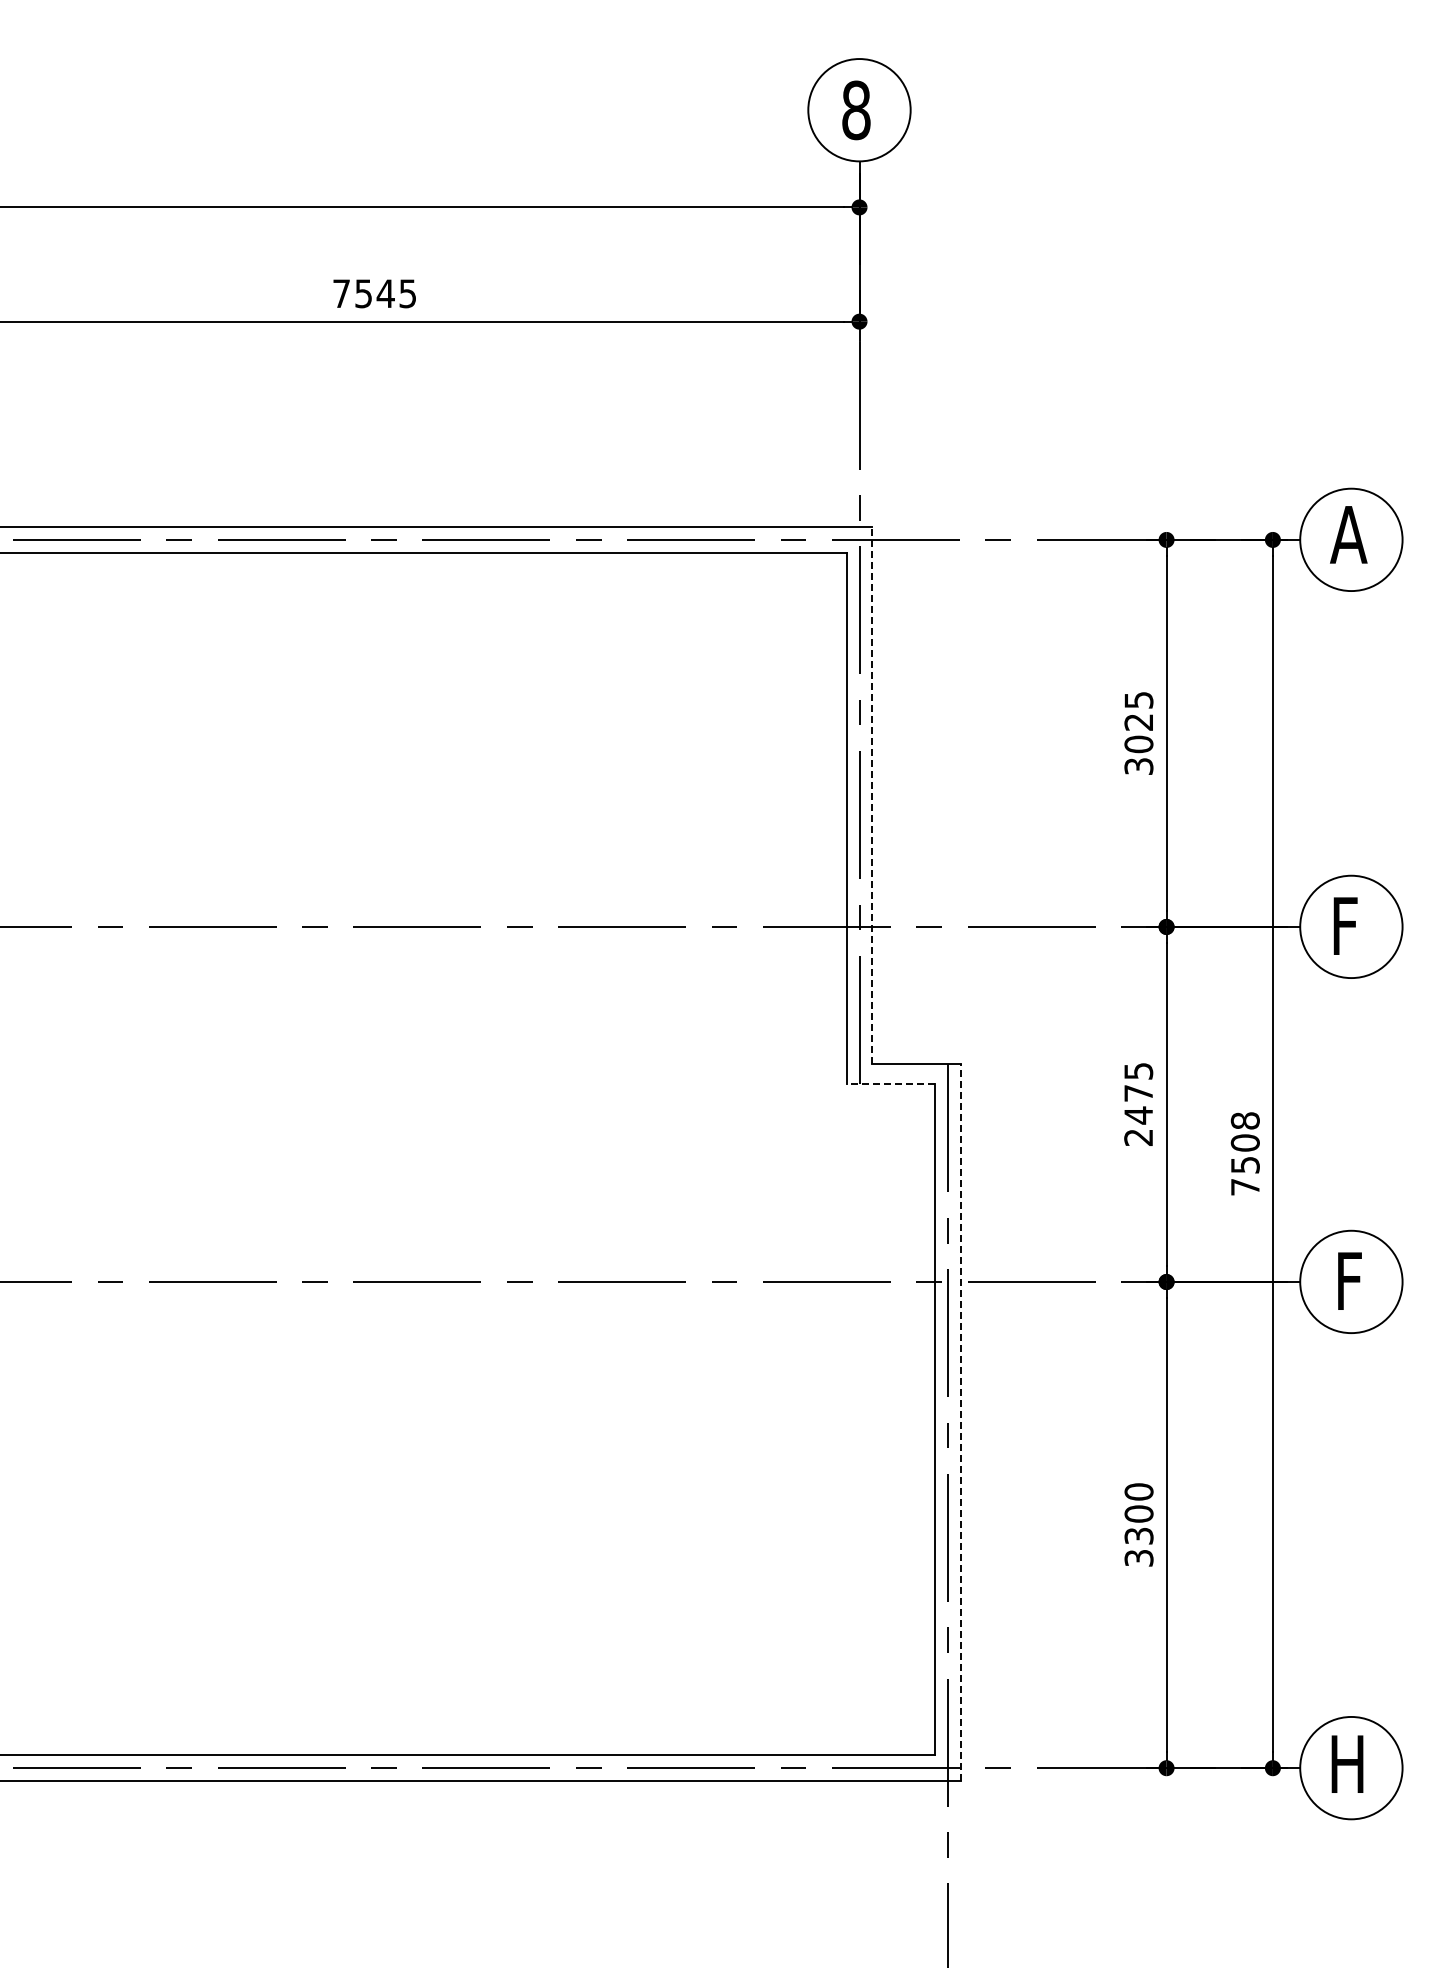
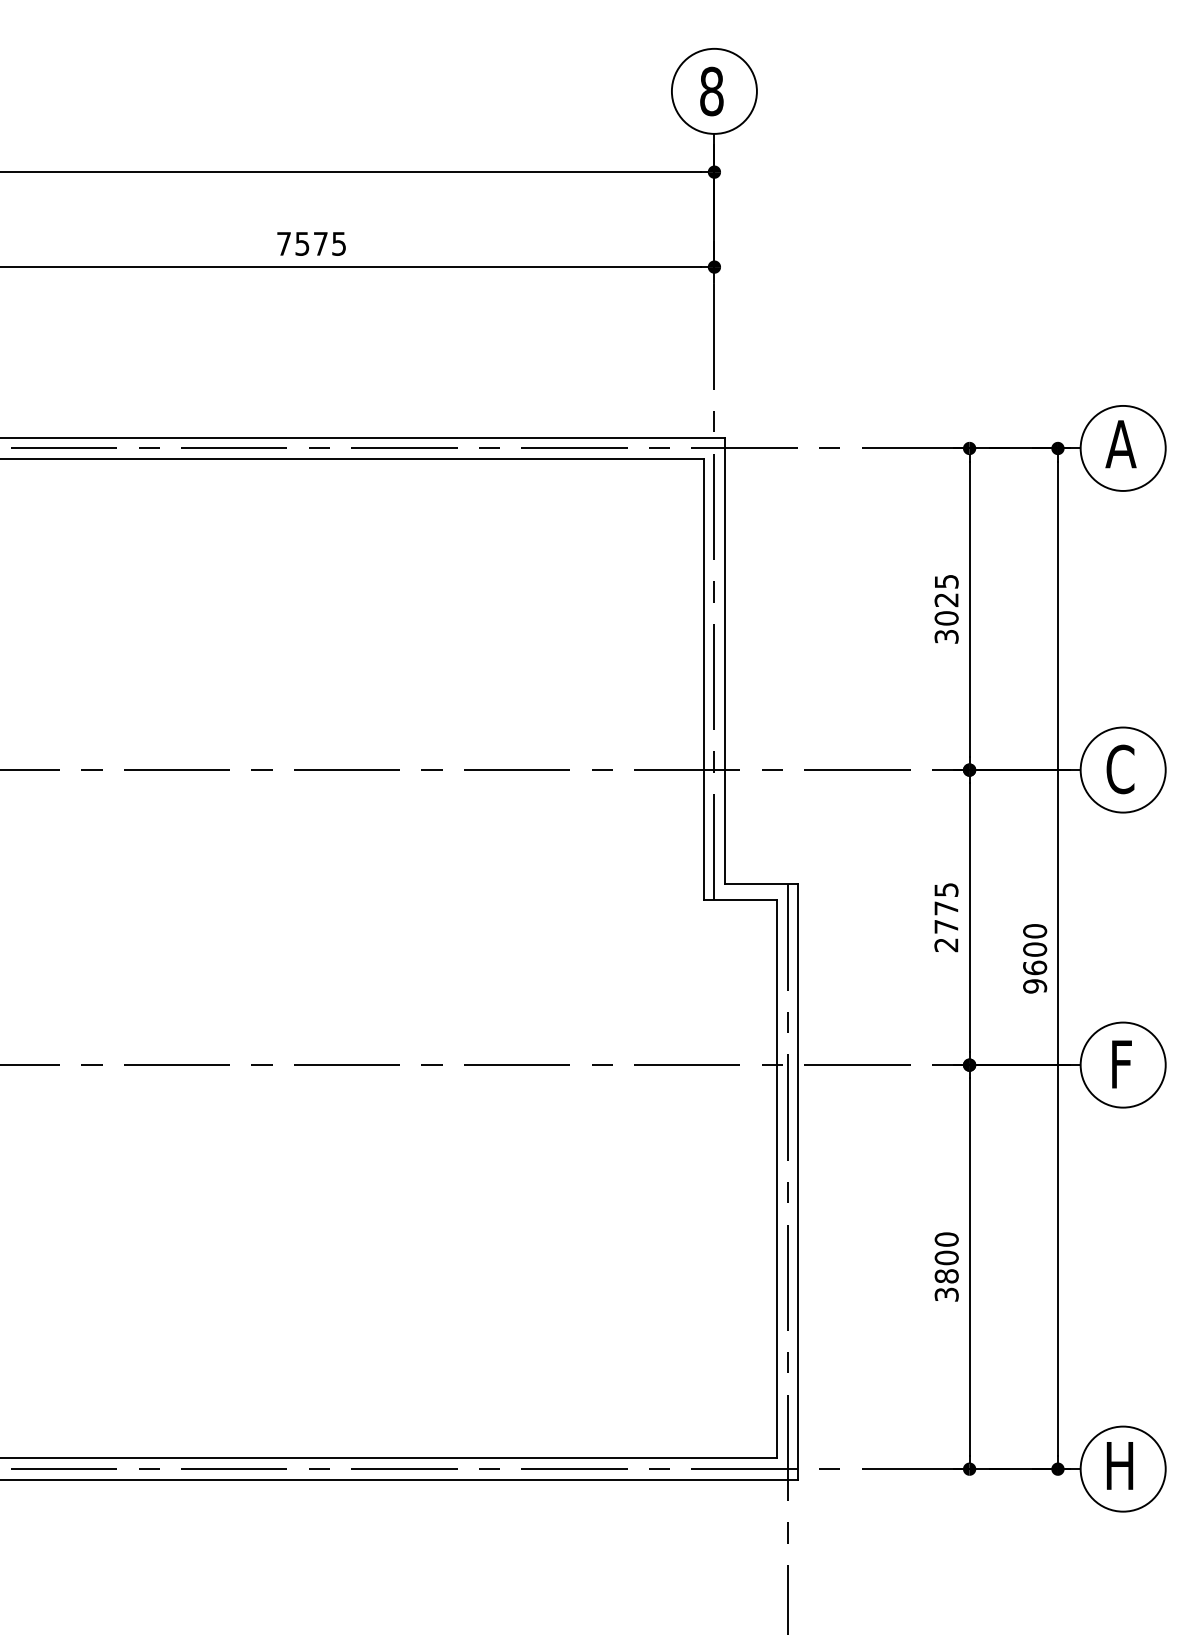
text: (385, 293) -> (320, 243), 7545 -> 7575
line: (872, 795) -> (725, 660), dashed -> solid
text: (1347, 925) -> (1119, 768), F -> C
line: (890, 1083) -> (740, 900), dashed -> solid
text: (1138, 1115) -> (946, 926), 2475 -> 2775
text: (1244, 1153) -> (1034, 958), 7508 -> 9600
line: (960, 1422) -> (798, 1181), dashed -> solid
text: (1138, 1535) -> (946, 1275), 3300 -> 3800

